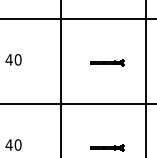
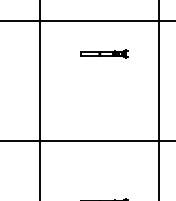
part: (107, 62) -> (104, 53), moved

